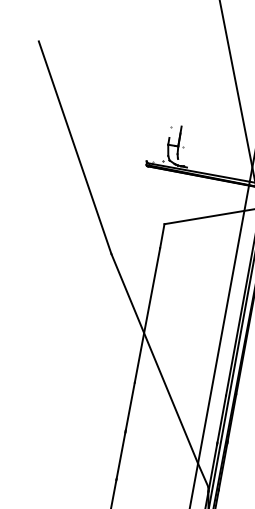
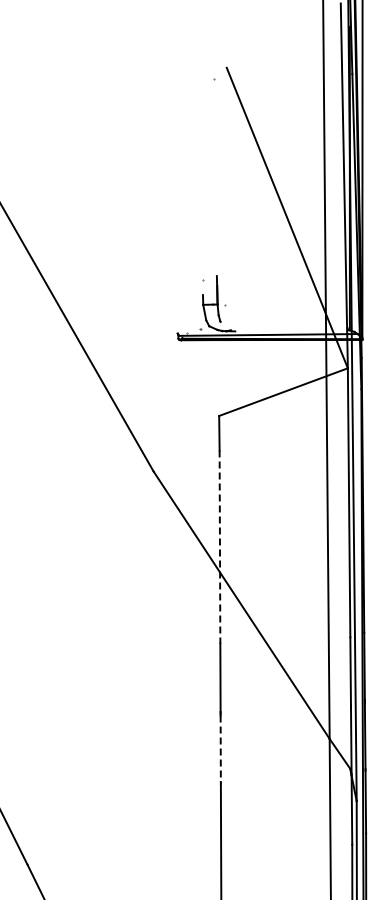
line: (147, 315) -> (219, 547), solid -> dashed
line: (120, 456) -> (220, 749), solid -> dashed

